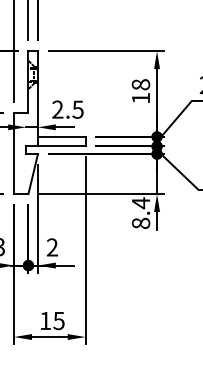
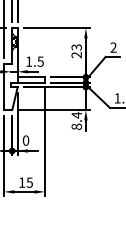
text: (140, 91) -> (76, 51), 18 -> 23
text: (58, 109) -> (29, 61), 2.5 -> 1.5
text: (51, 247) -> (25, 140), 2 -> 0

